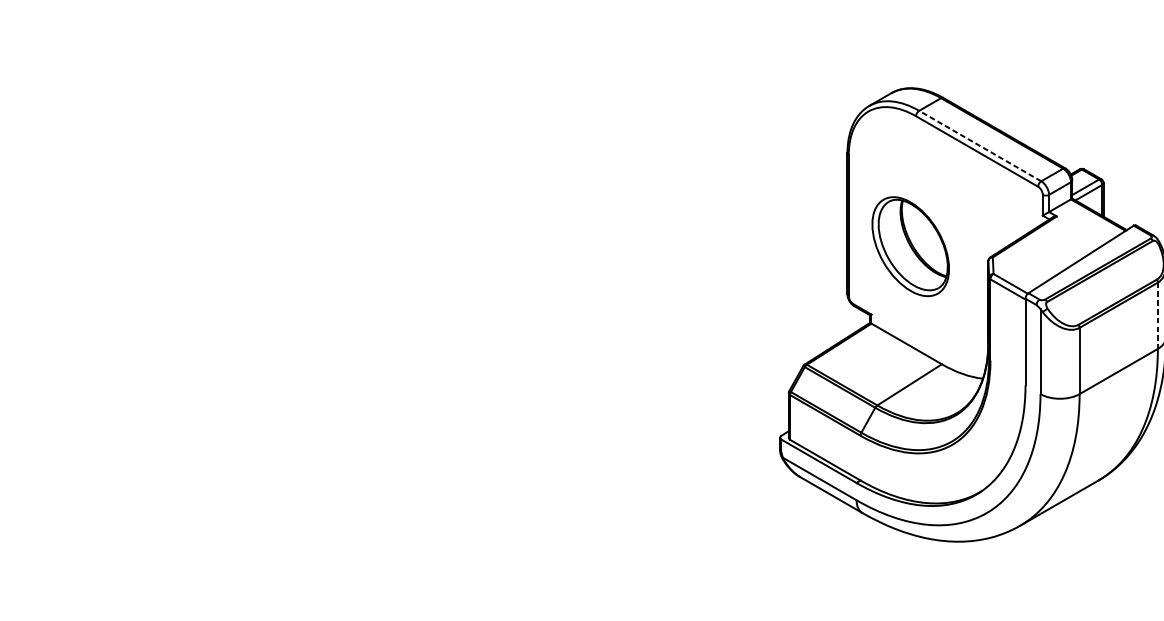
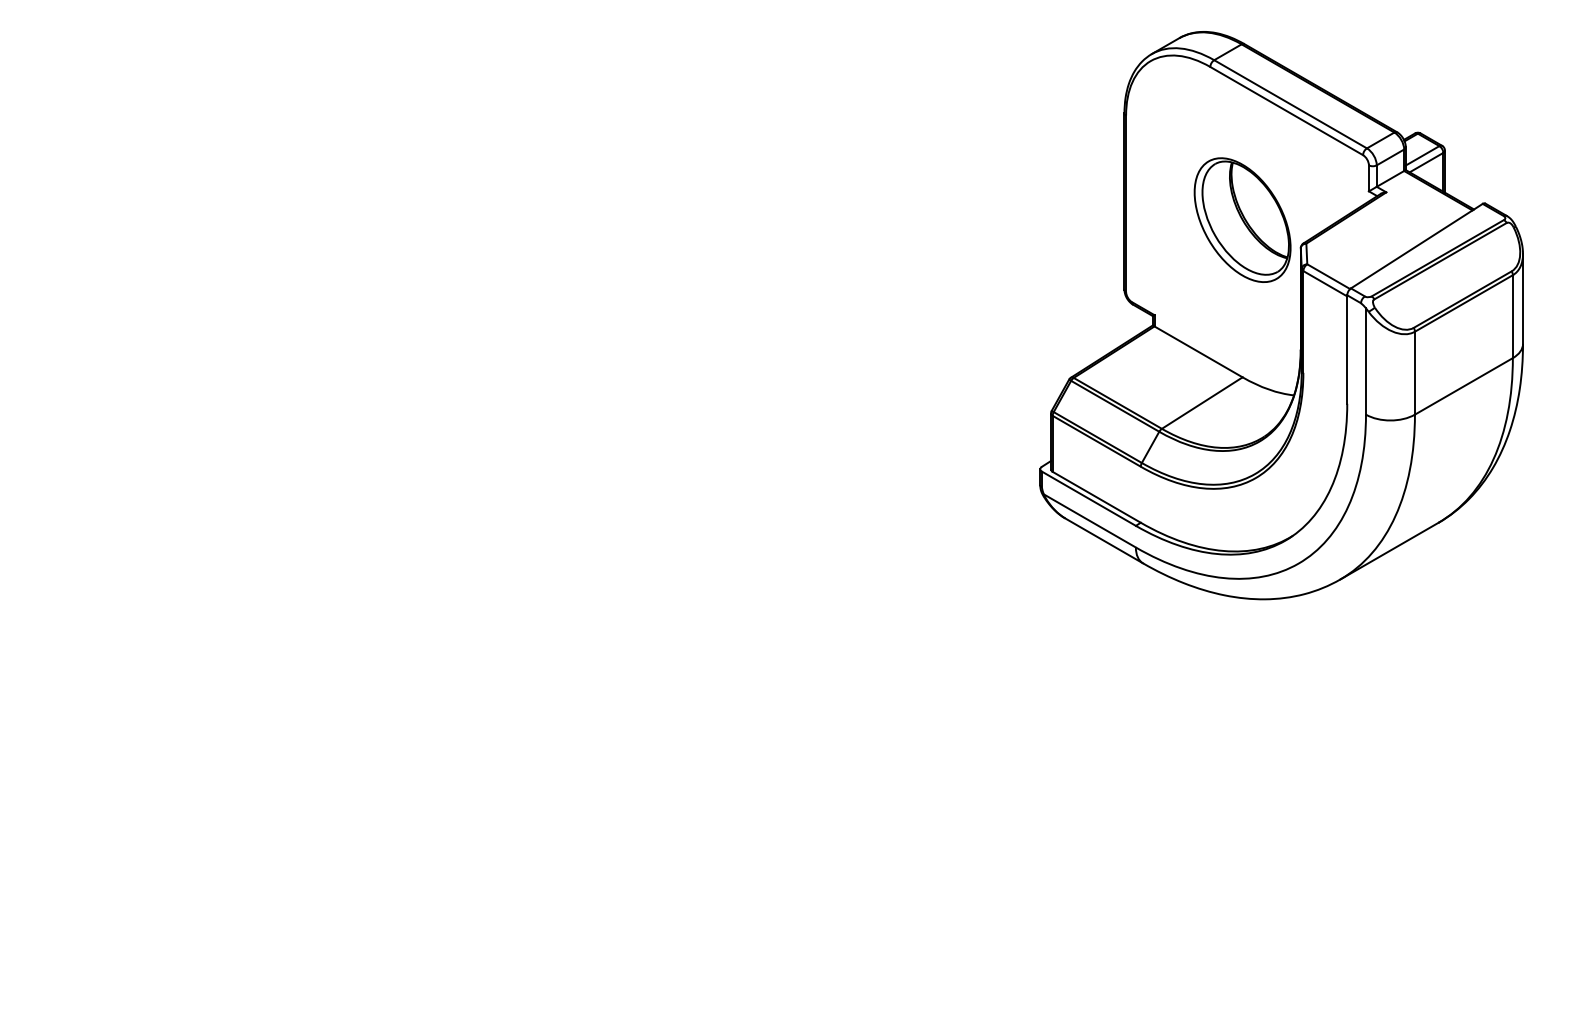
line: (980, 146) -> (1290, 104), dashed -> solid
part: (910, 246) -> (1242, 219), moved
line: (1157, 316) -> (1512, 317), dashed -> solid

